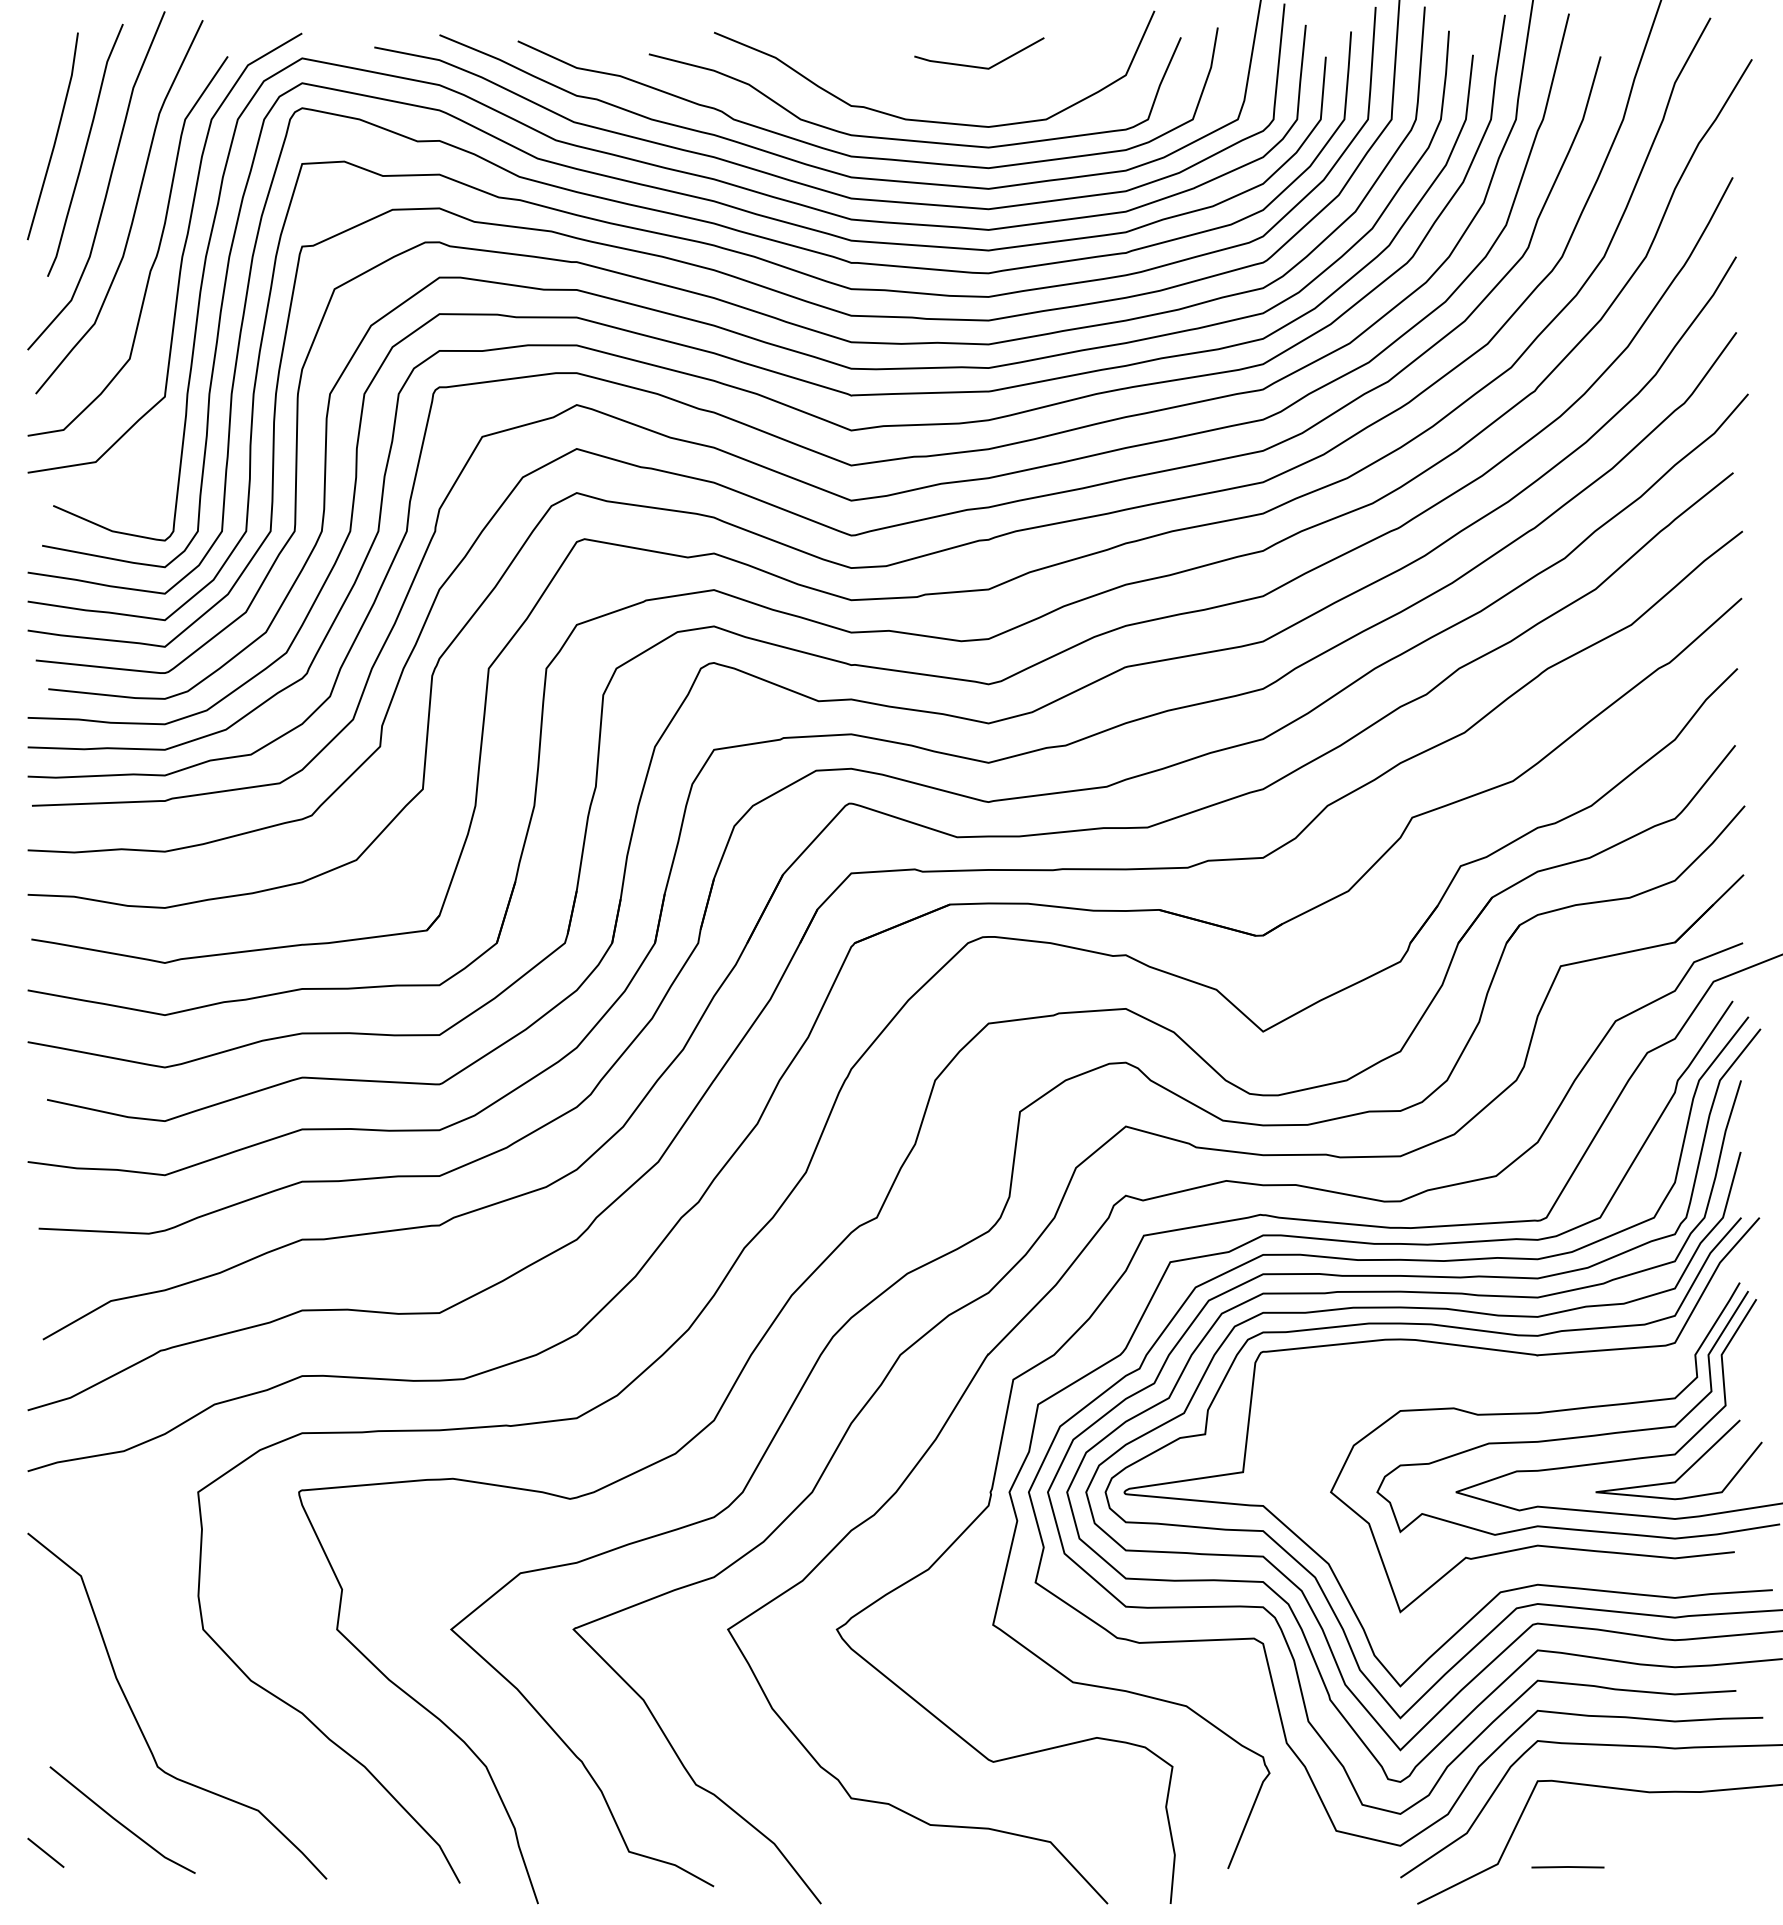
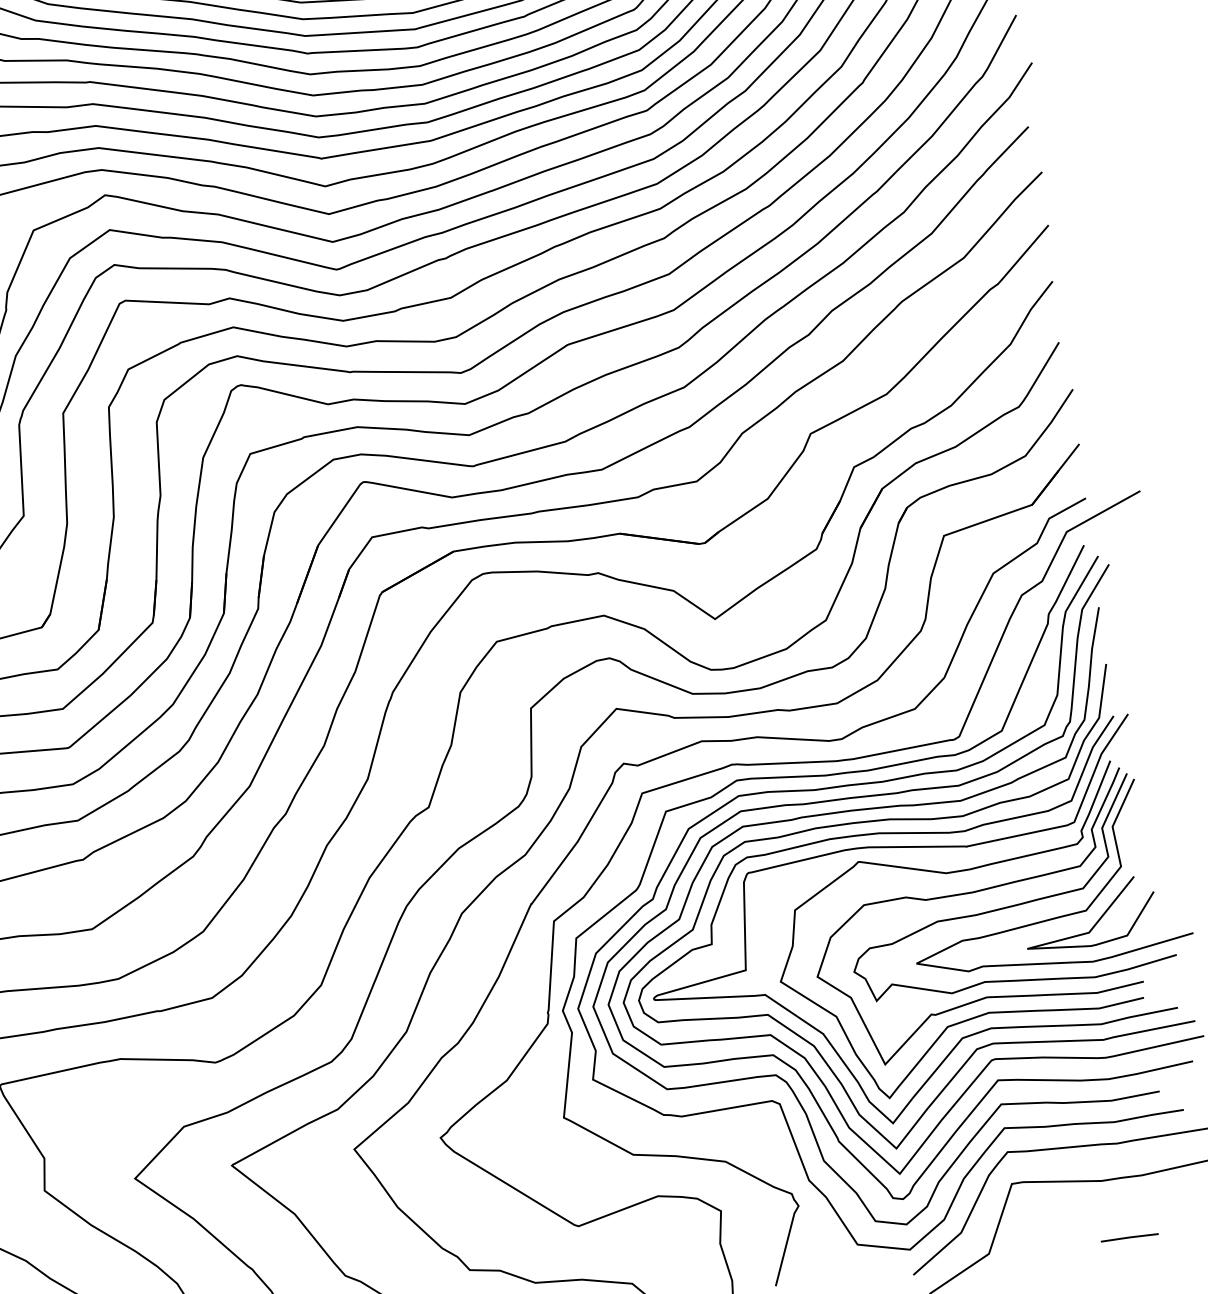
curve: (1507, 1385) -> (946, 873), added
line: (1567, 1867) -> (1129, 1237), moved

